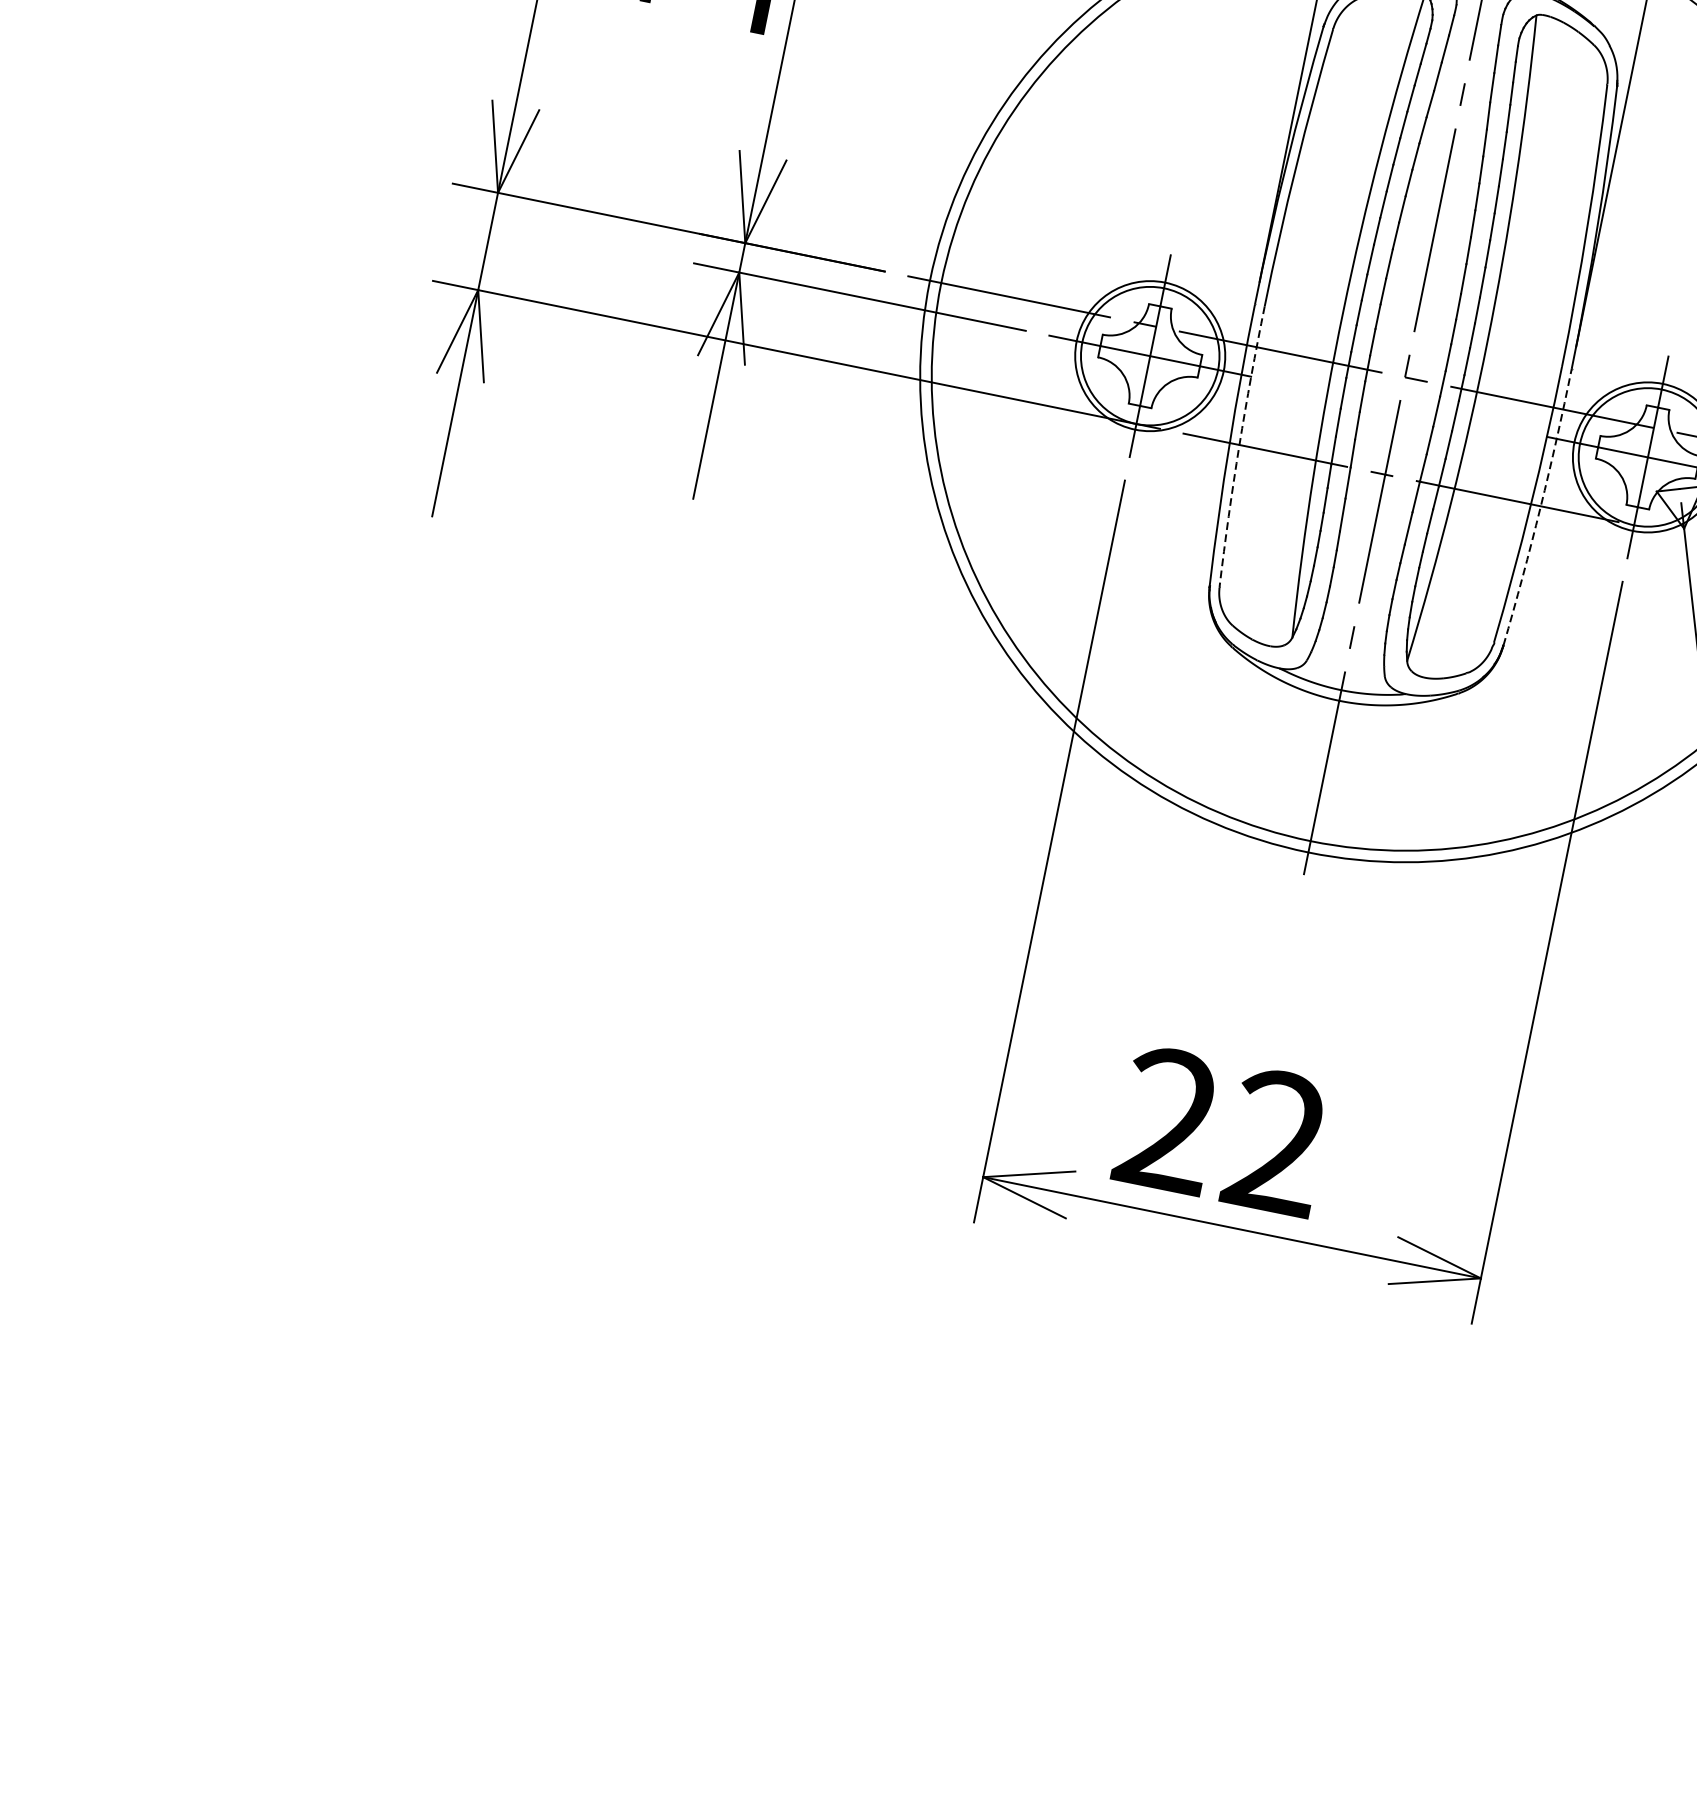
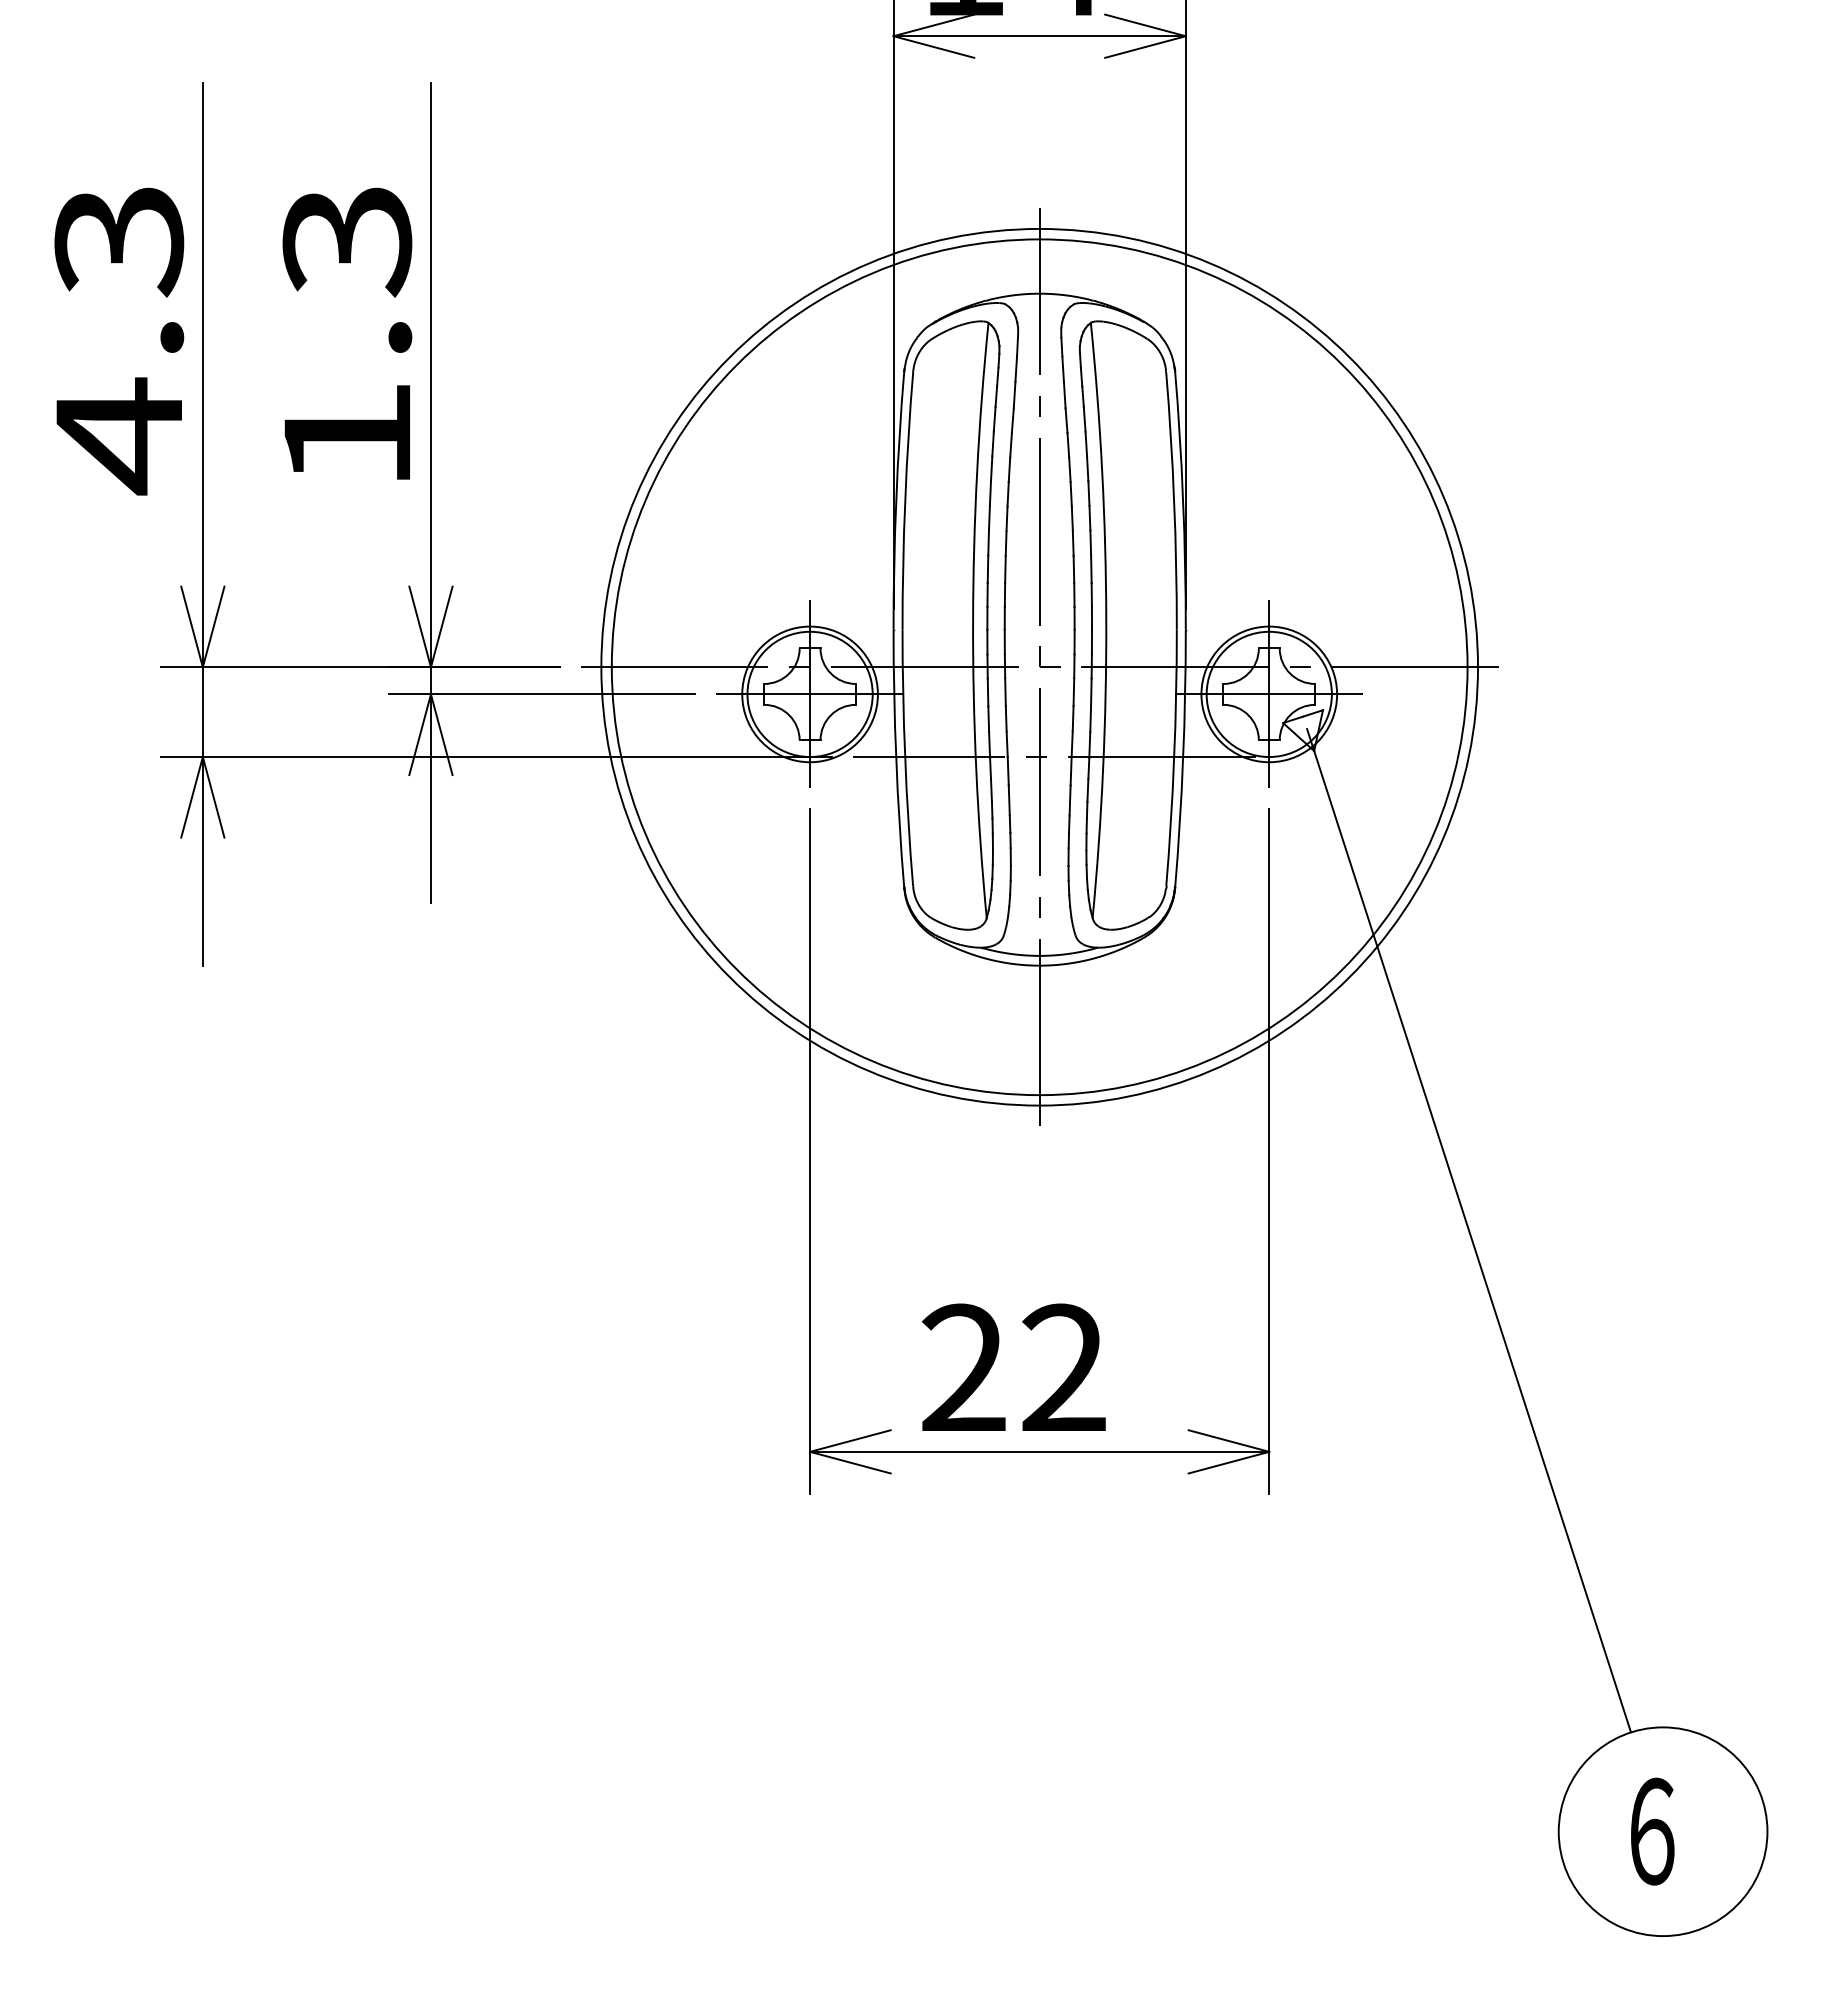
arc: (1239, 446) -> (905, 758), dashed -> solid
arc: (1540, 507) -> (1183, 758), dashed -> solid

